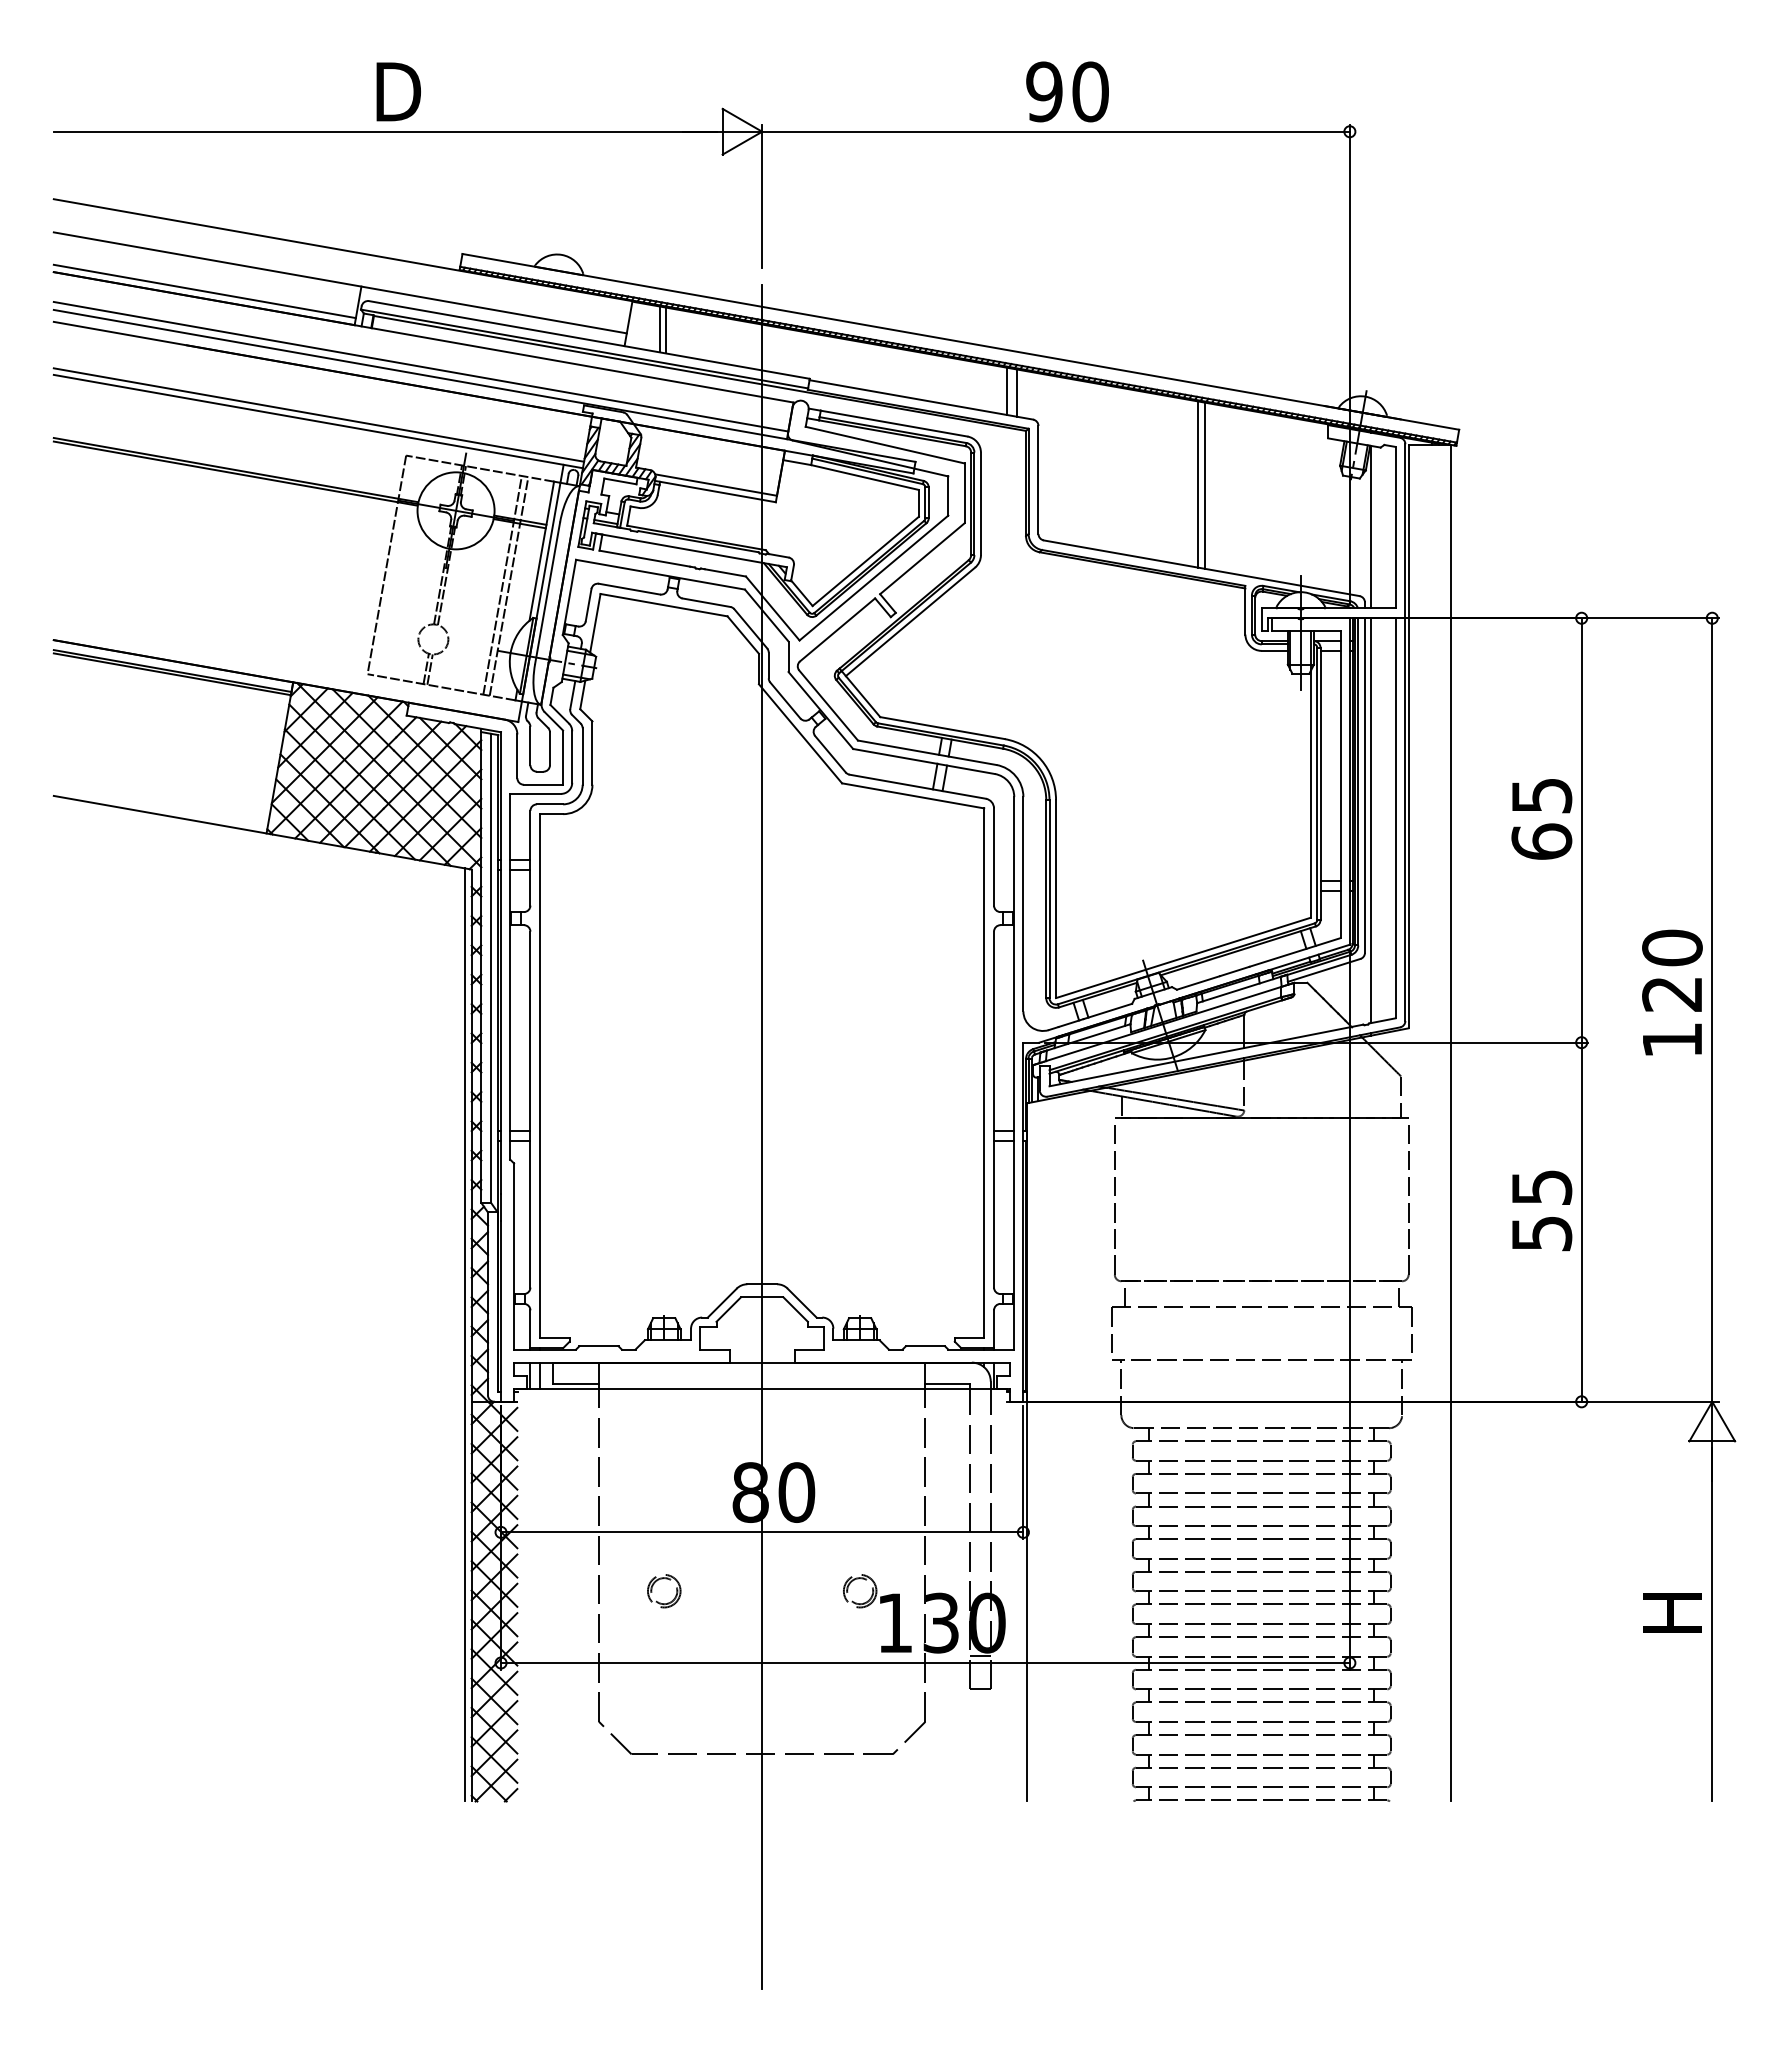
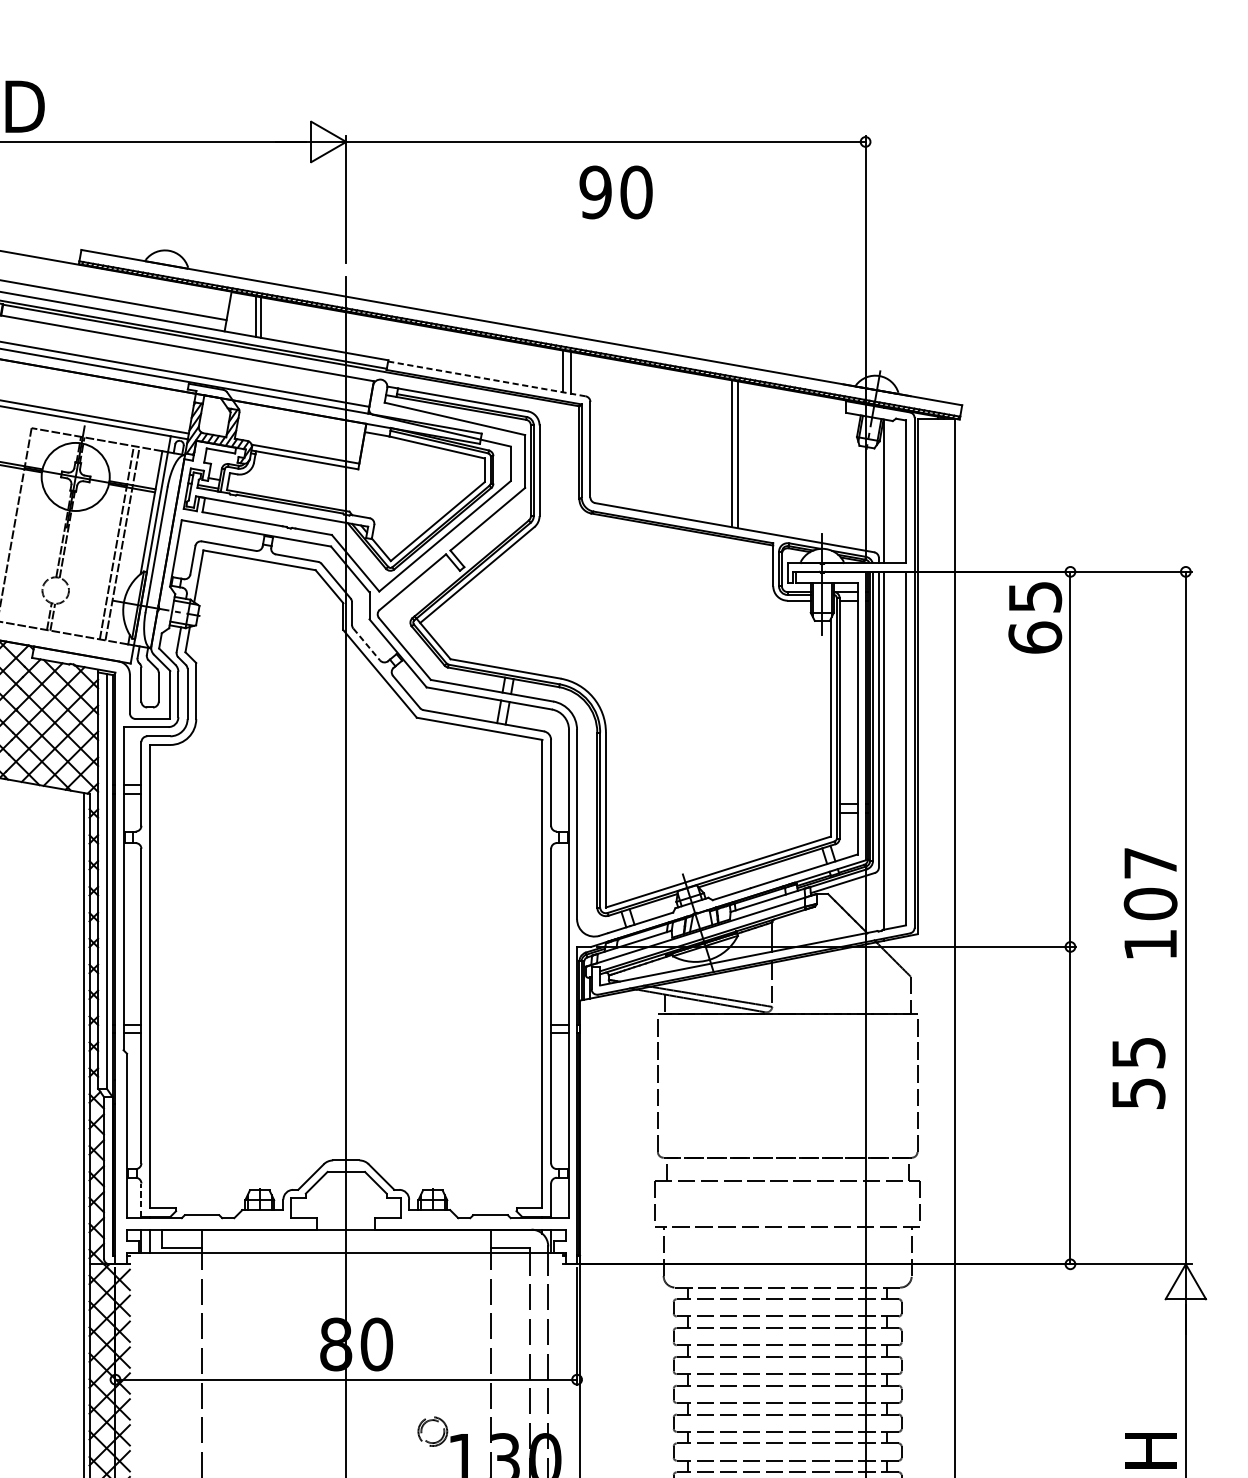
text: (1067, 91) -> (616, 192), moved
line: (921, 399) -> (487, 378), solid -> dashed
line: (785, 700) -> (366, 644), solid -> dashed
text: (1541, 819) -> (1034, 618), moved
text: (1672, 970) -> (1150, 883), 120 -> 107
text: (1542, 1210) -> (1139, 1073), moved
line: (530, 1329) -> (141, 1200), solid -> dashed
part: (673, 1598) -> (267, 1438), removed

